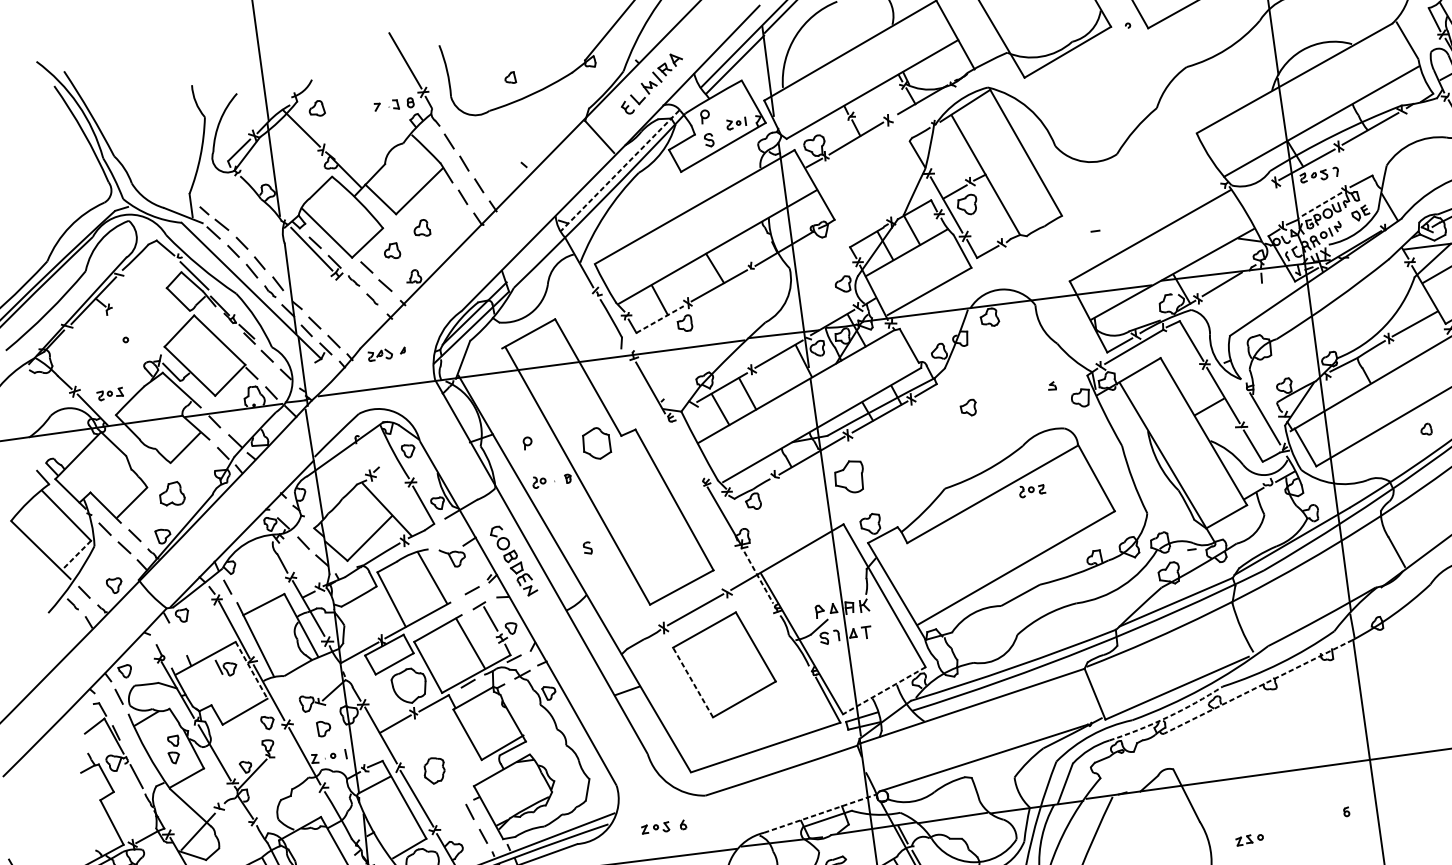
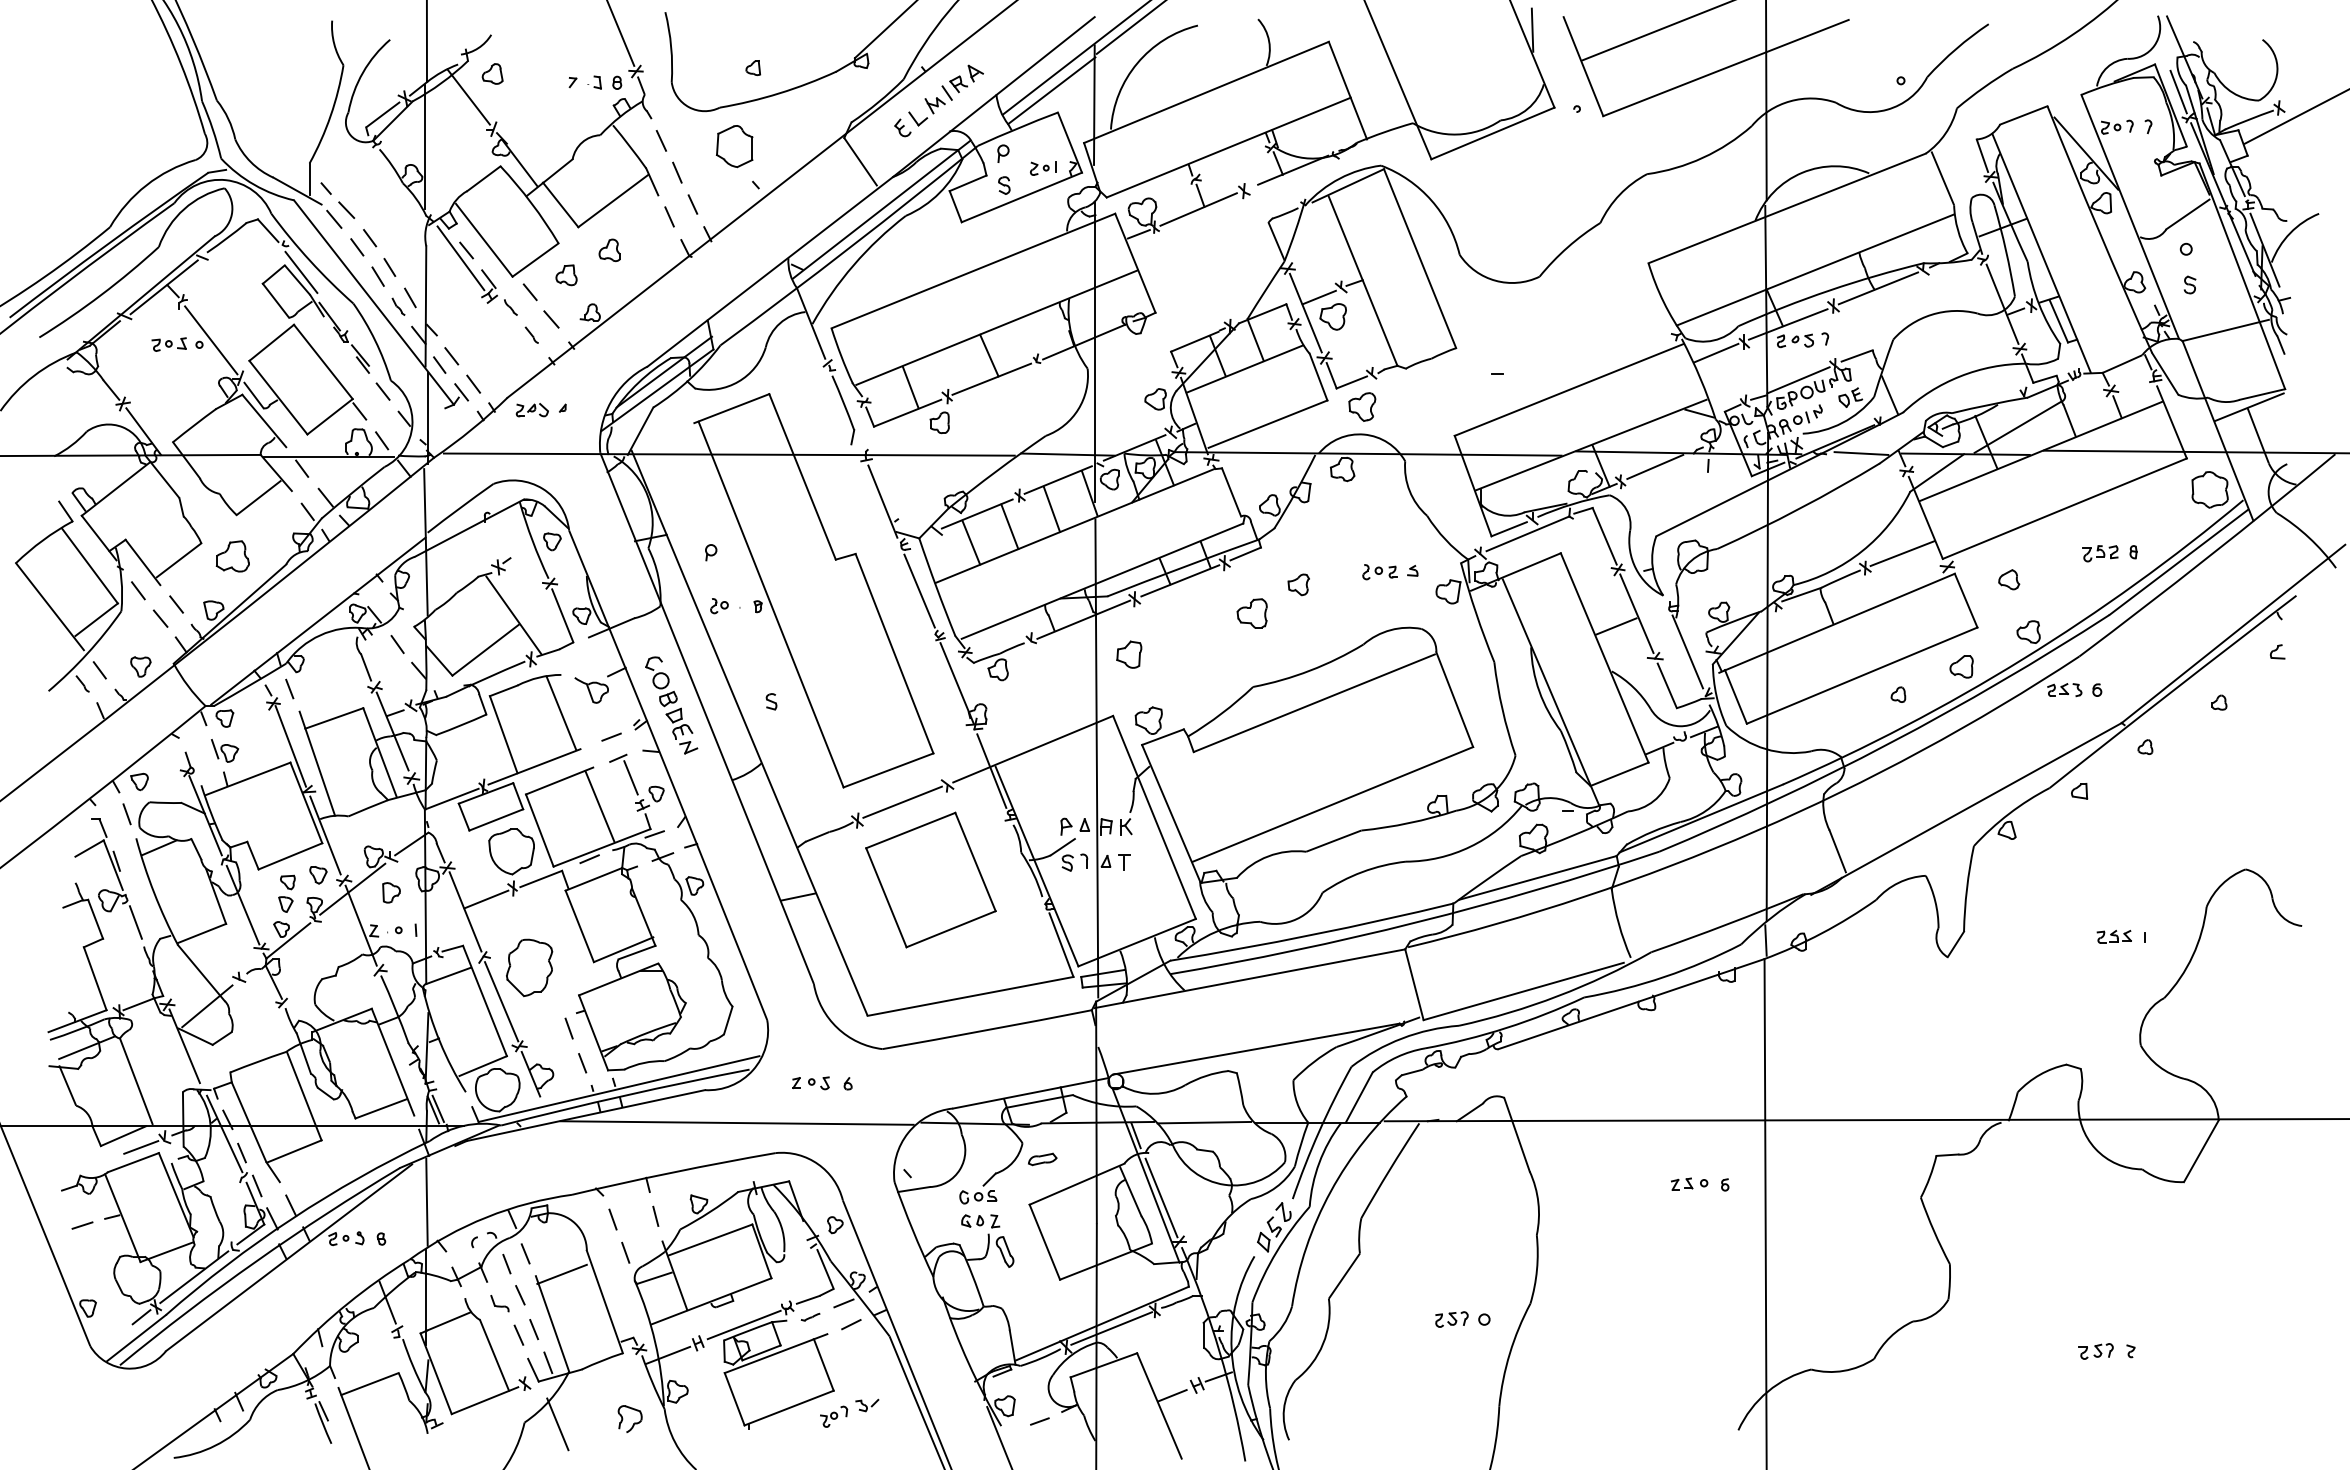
line: (620, 171) -> (881, 210), dashed -> solid
line: (1256, 192) -> (1716, 352), added
line: (1320, 205) -> (1798, 380), dashed -> solid
line: (1374, 253) -> (1861, 453), added
part: (998, 268) -> (1362, 406), added
line: (660, 319) -> (908, 413), dashed -> solid
line: (134, 335) -> (211, 340), added
line: (776, 376) -> (1051, 509), added
part: (109, 394) -> (168, 344), moved
part: (936, 434) -> (1251, 613), added
part: (596, 443) -> (734, 146), moved
line: (686, 450) -> (919, 590), added
part: (849, 476) -> (1129, 654), size x0.62
part: (1031, 490) -> (1379, 572), moved
line: (76, 554) -> (96, 619), dashed -> solid
line: (758, 577) -> (991, 771), dashed -> solid
part: (226, 667) -> (225, 750), moved
line: (251, 670) -> (306, 803), dashed -> solid
line: (693, 682) -> (886, 897), dashed -> solid
line: (1257, 687) -> (1630, 1004), dashed -> solid
line: (883, 690) -> (1136, 942), dashed -> solid
arc: (1168, 717) -> (1506, 1028), dashed -> solid
line: (294, 729) -> (352, 888), added
part: (173, 749) -> (286, 893), moved
part: (434, 770) -> (529, 967), size x1.67
line: (820, 813) -> (1030, 1093), dashed -> solid
part: (1249, 839) -> (1689, 1183), moved

